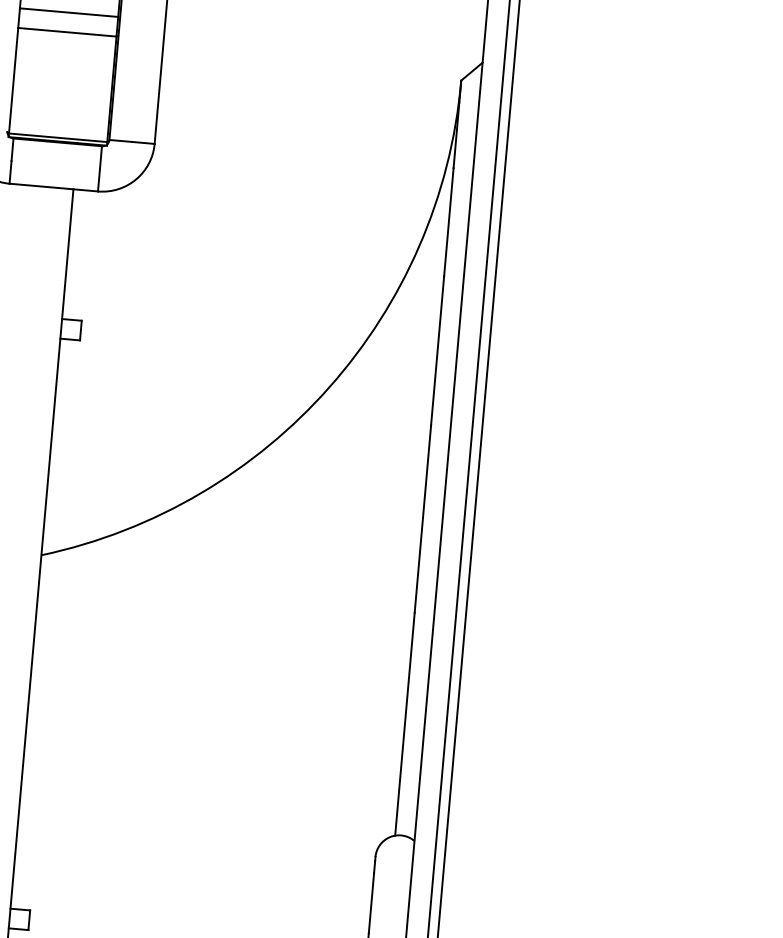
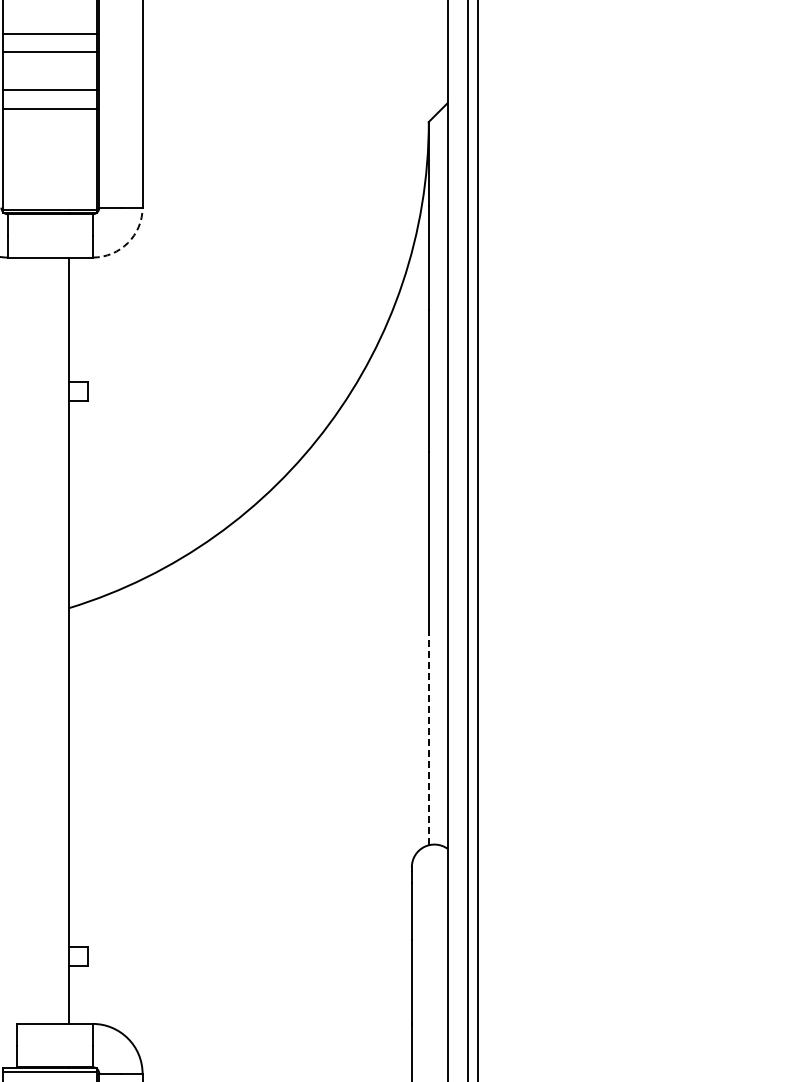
arc: (136, 178) -> (128, 242), solid -> dashed
line: (404, 724) -> (428, 738), solid -> dashed

